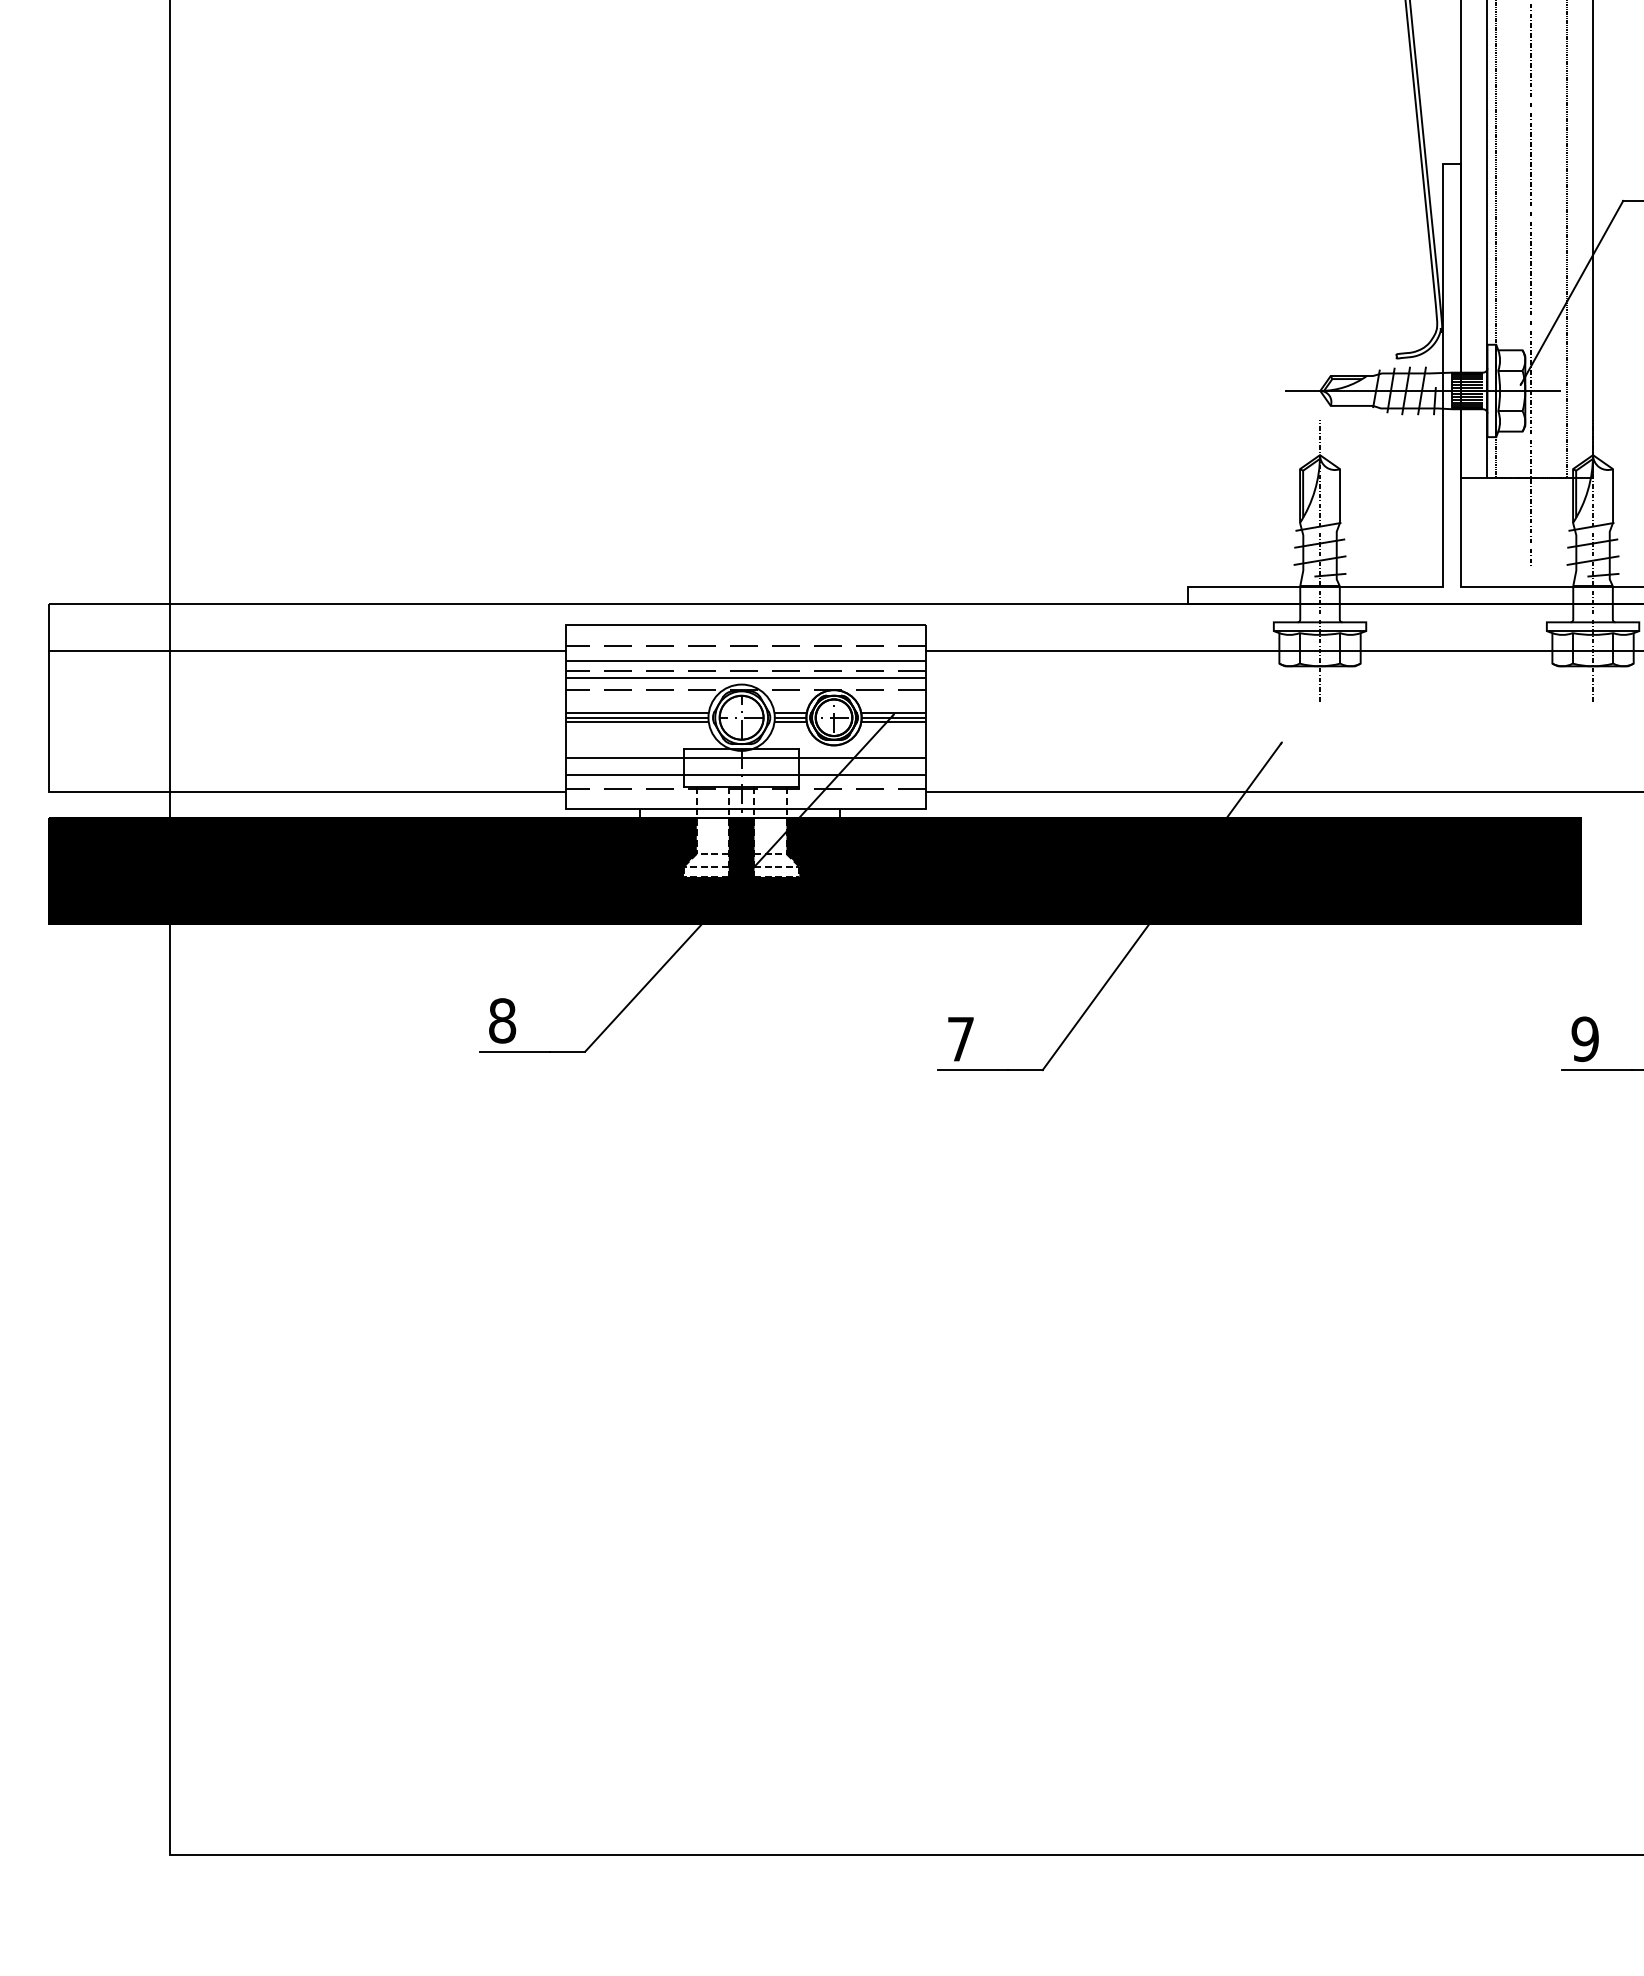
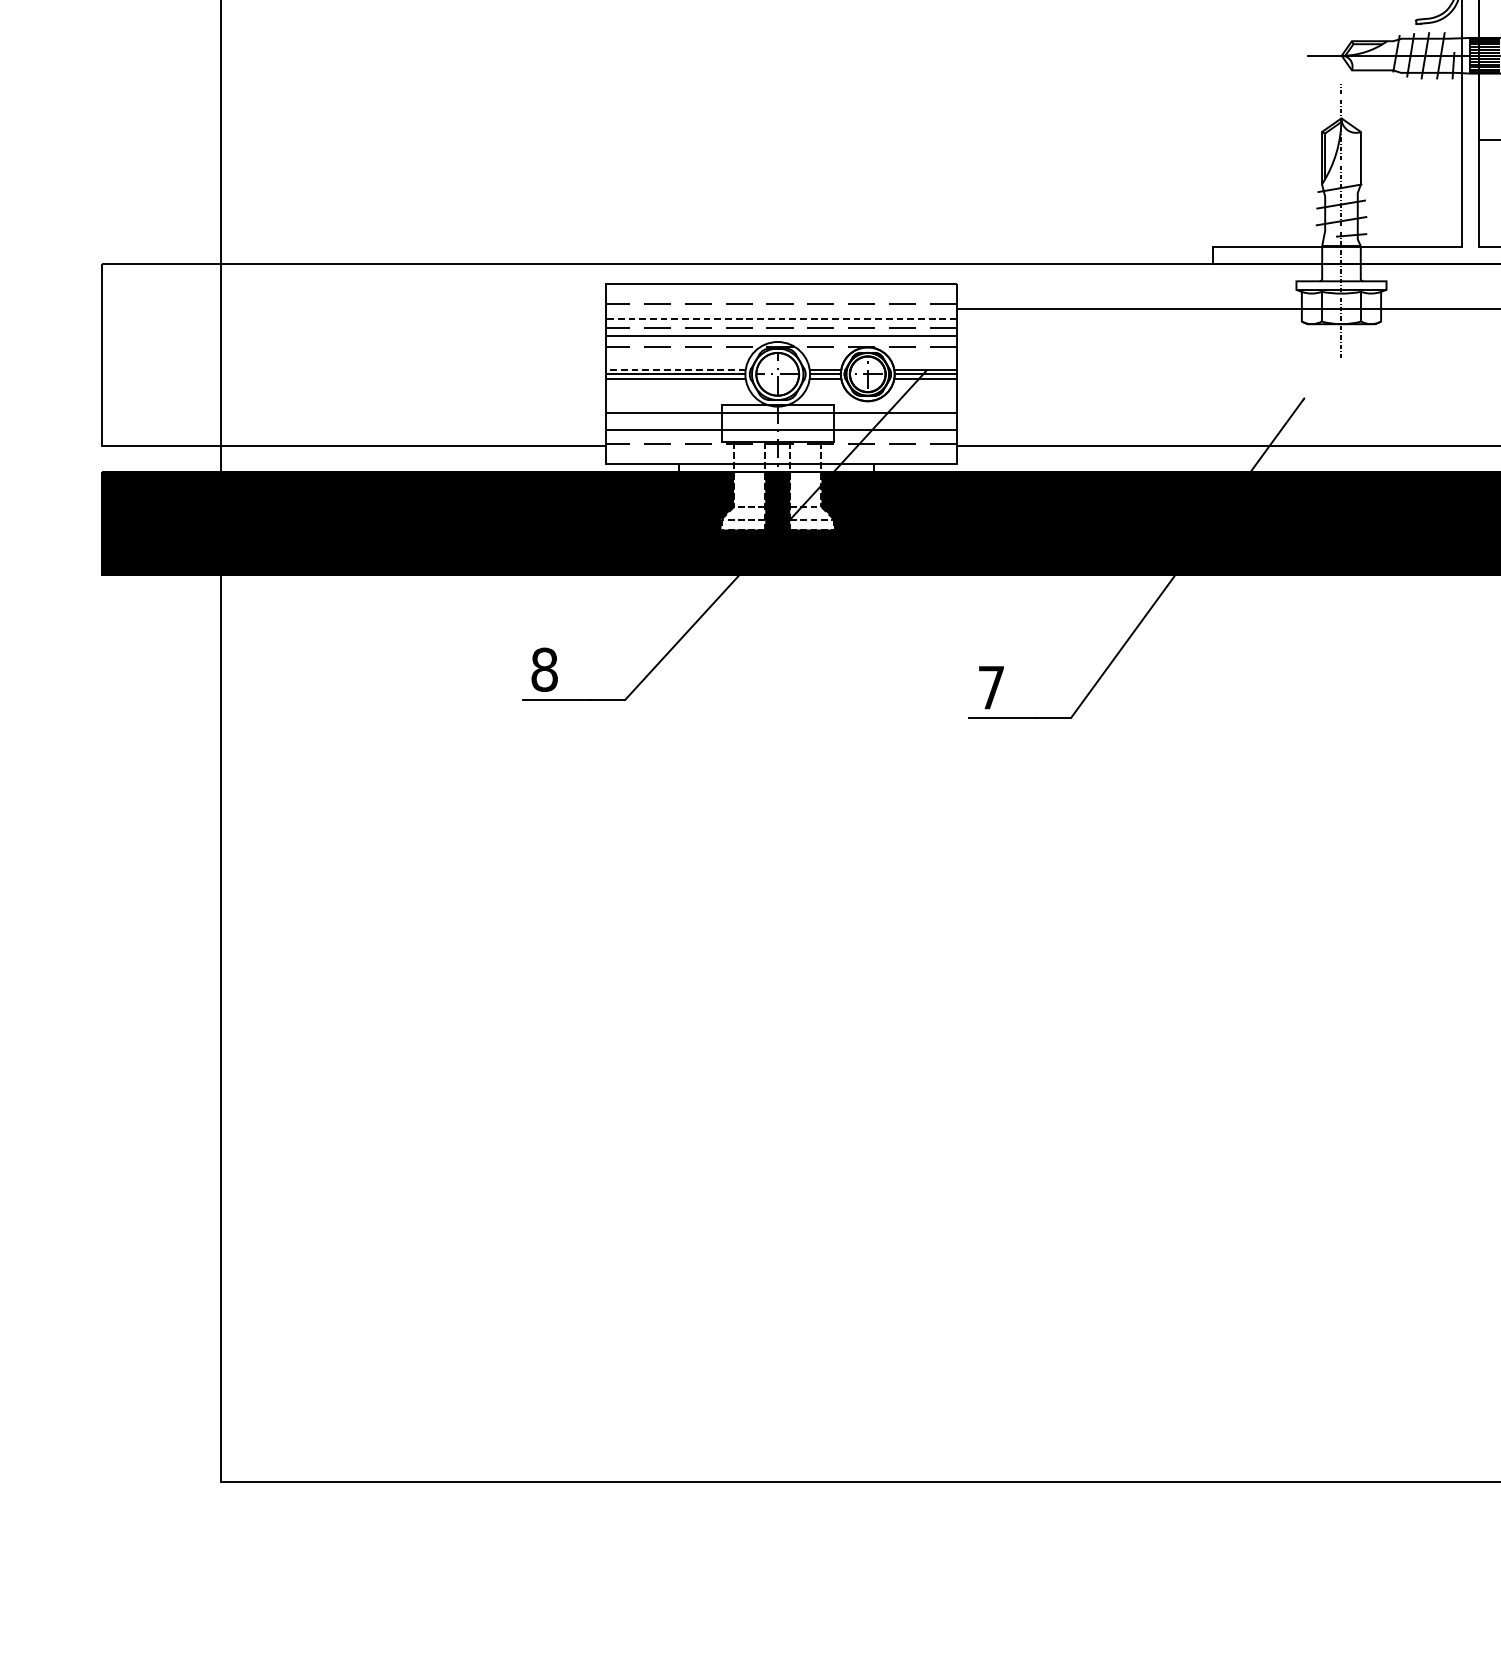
line: (306, 650) -> (353, 308), removed
line: (745, 660) -> (781, 318), solid -> dashed
line: (637, 713) -> (676, 370), solid -> dashed

